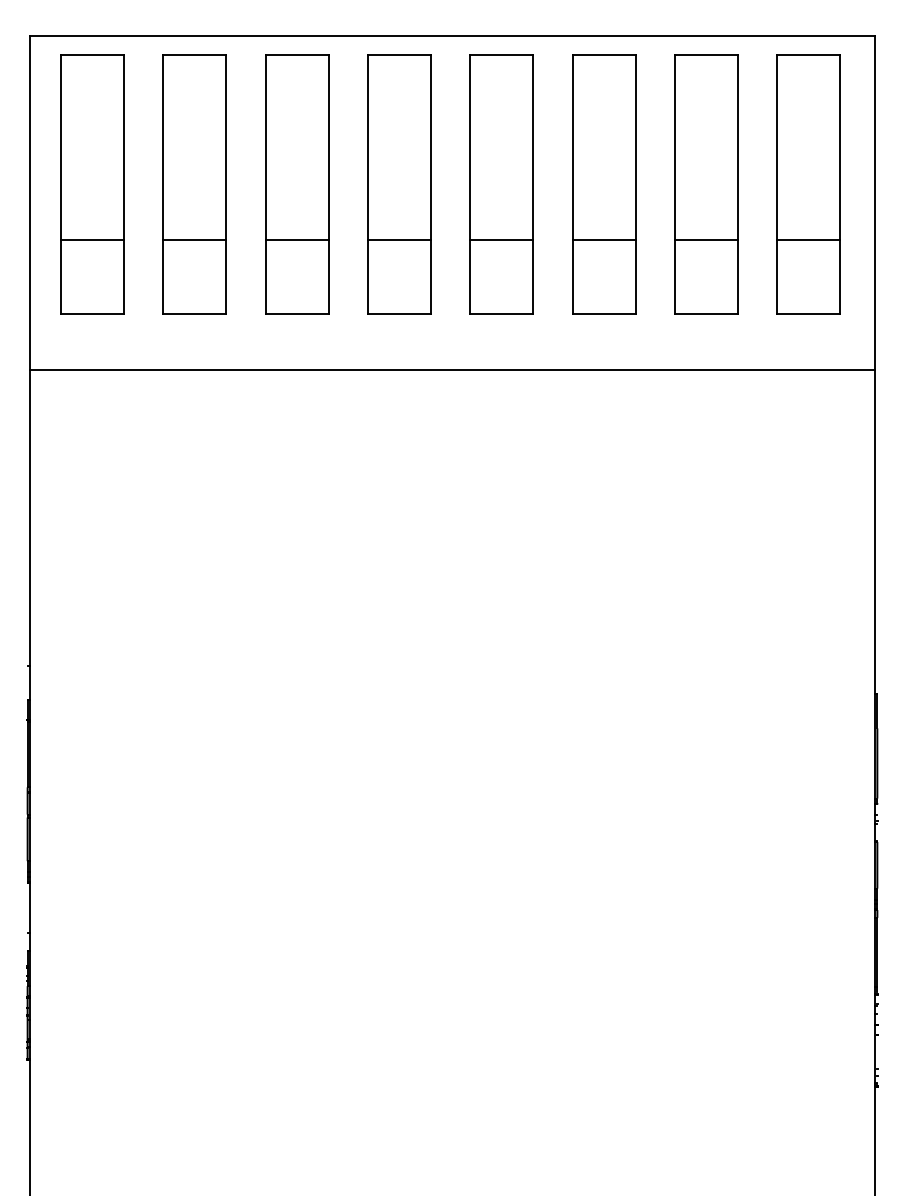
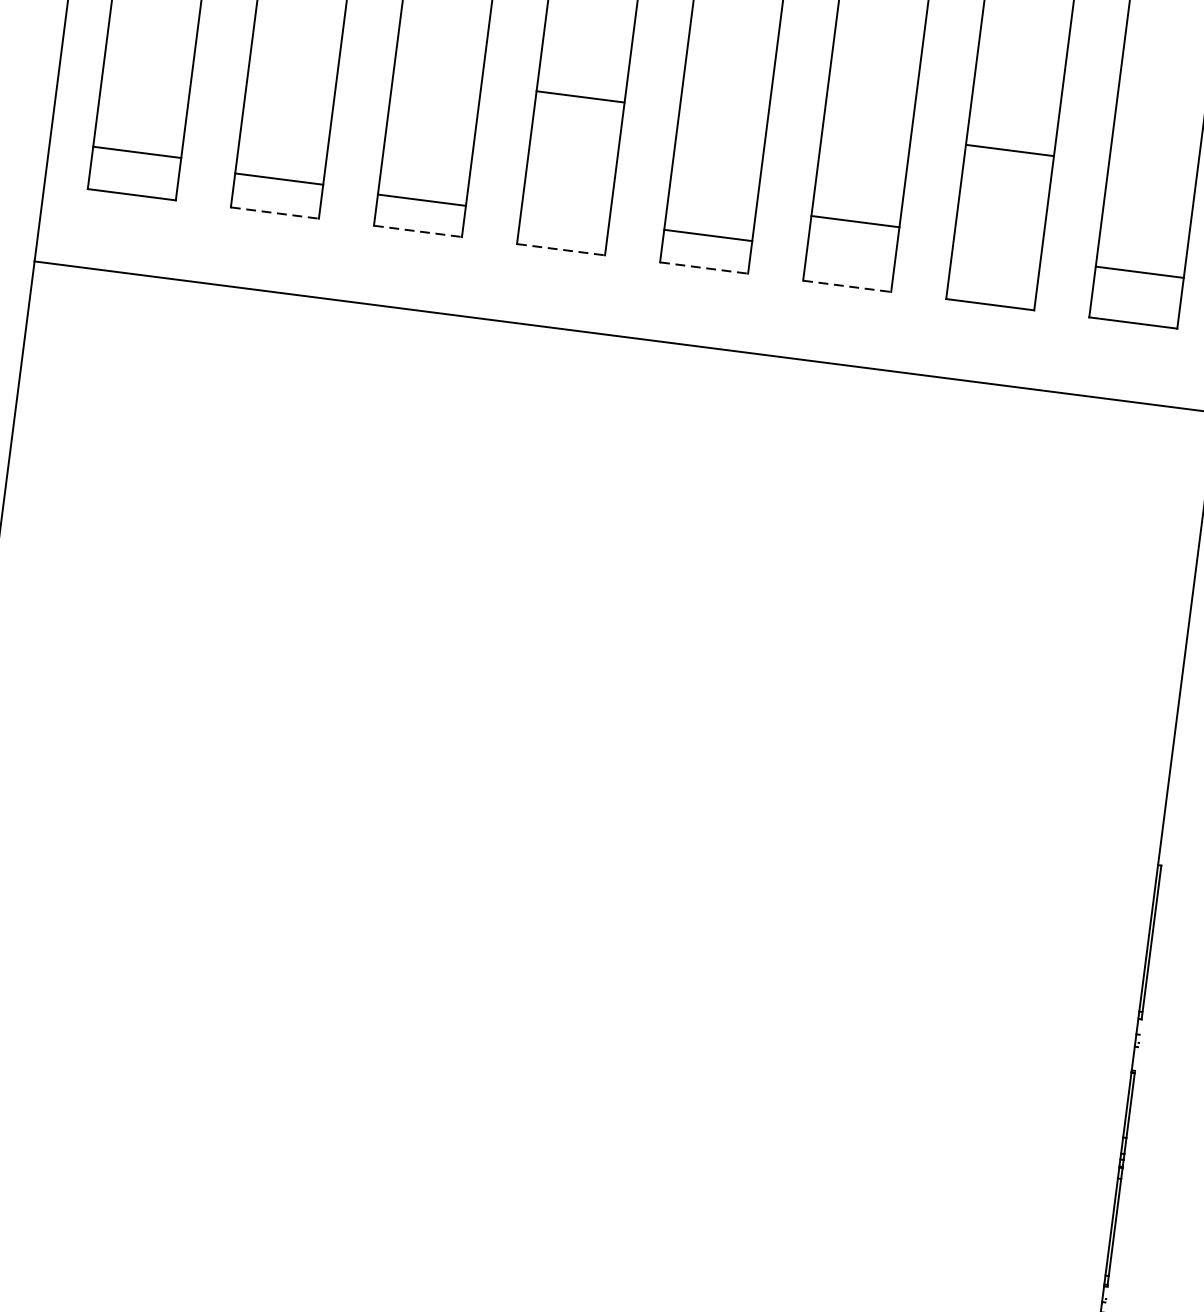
line: (91, 240) -> (135, 152), moved
line: (194, 240) -> (278, 179), moved
line: (296, 240) -> (421, 200), moved
line: (398, 240) -> (579, 97), moved
line: (501, 240) -> (707, 235), moved
line: (603, 240) -> (854, 222), moved
line: (705, 240) -> (1008, 150), moved
line: (808, 240) -> (1139, 272), moved
line: (195, 314) -> (275, 213), solid -> dashed
line: (297, 314) -> (418, 231), solid -> dashed
line: (399, 314) -> (561, 249), solid -> dashed
line: (502, 314) -> (705, 268), solid -> dashed
line: (604, 314) -> (847, 286), solid -> dashed

